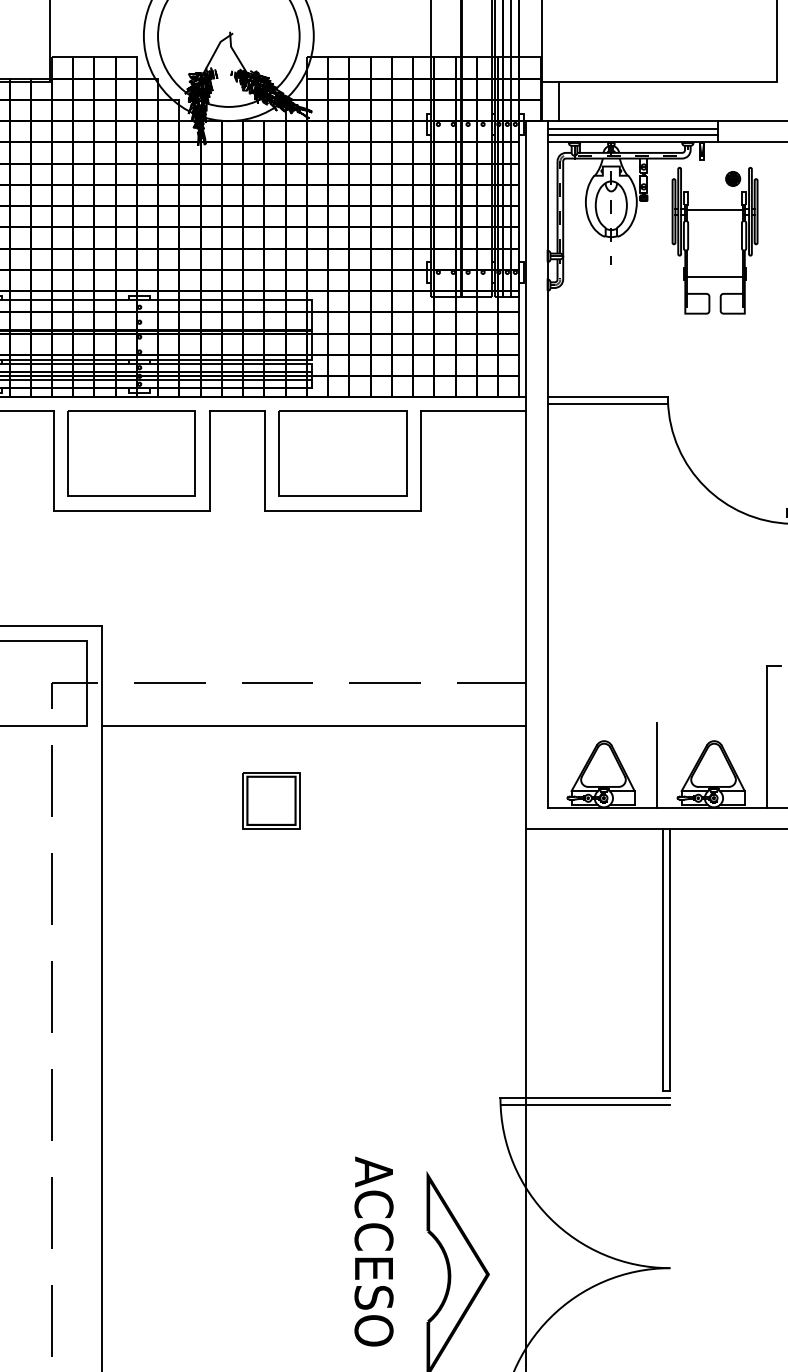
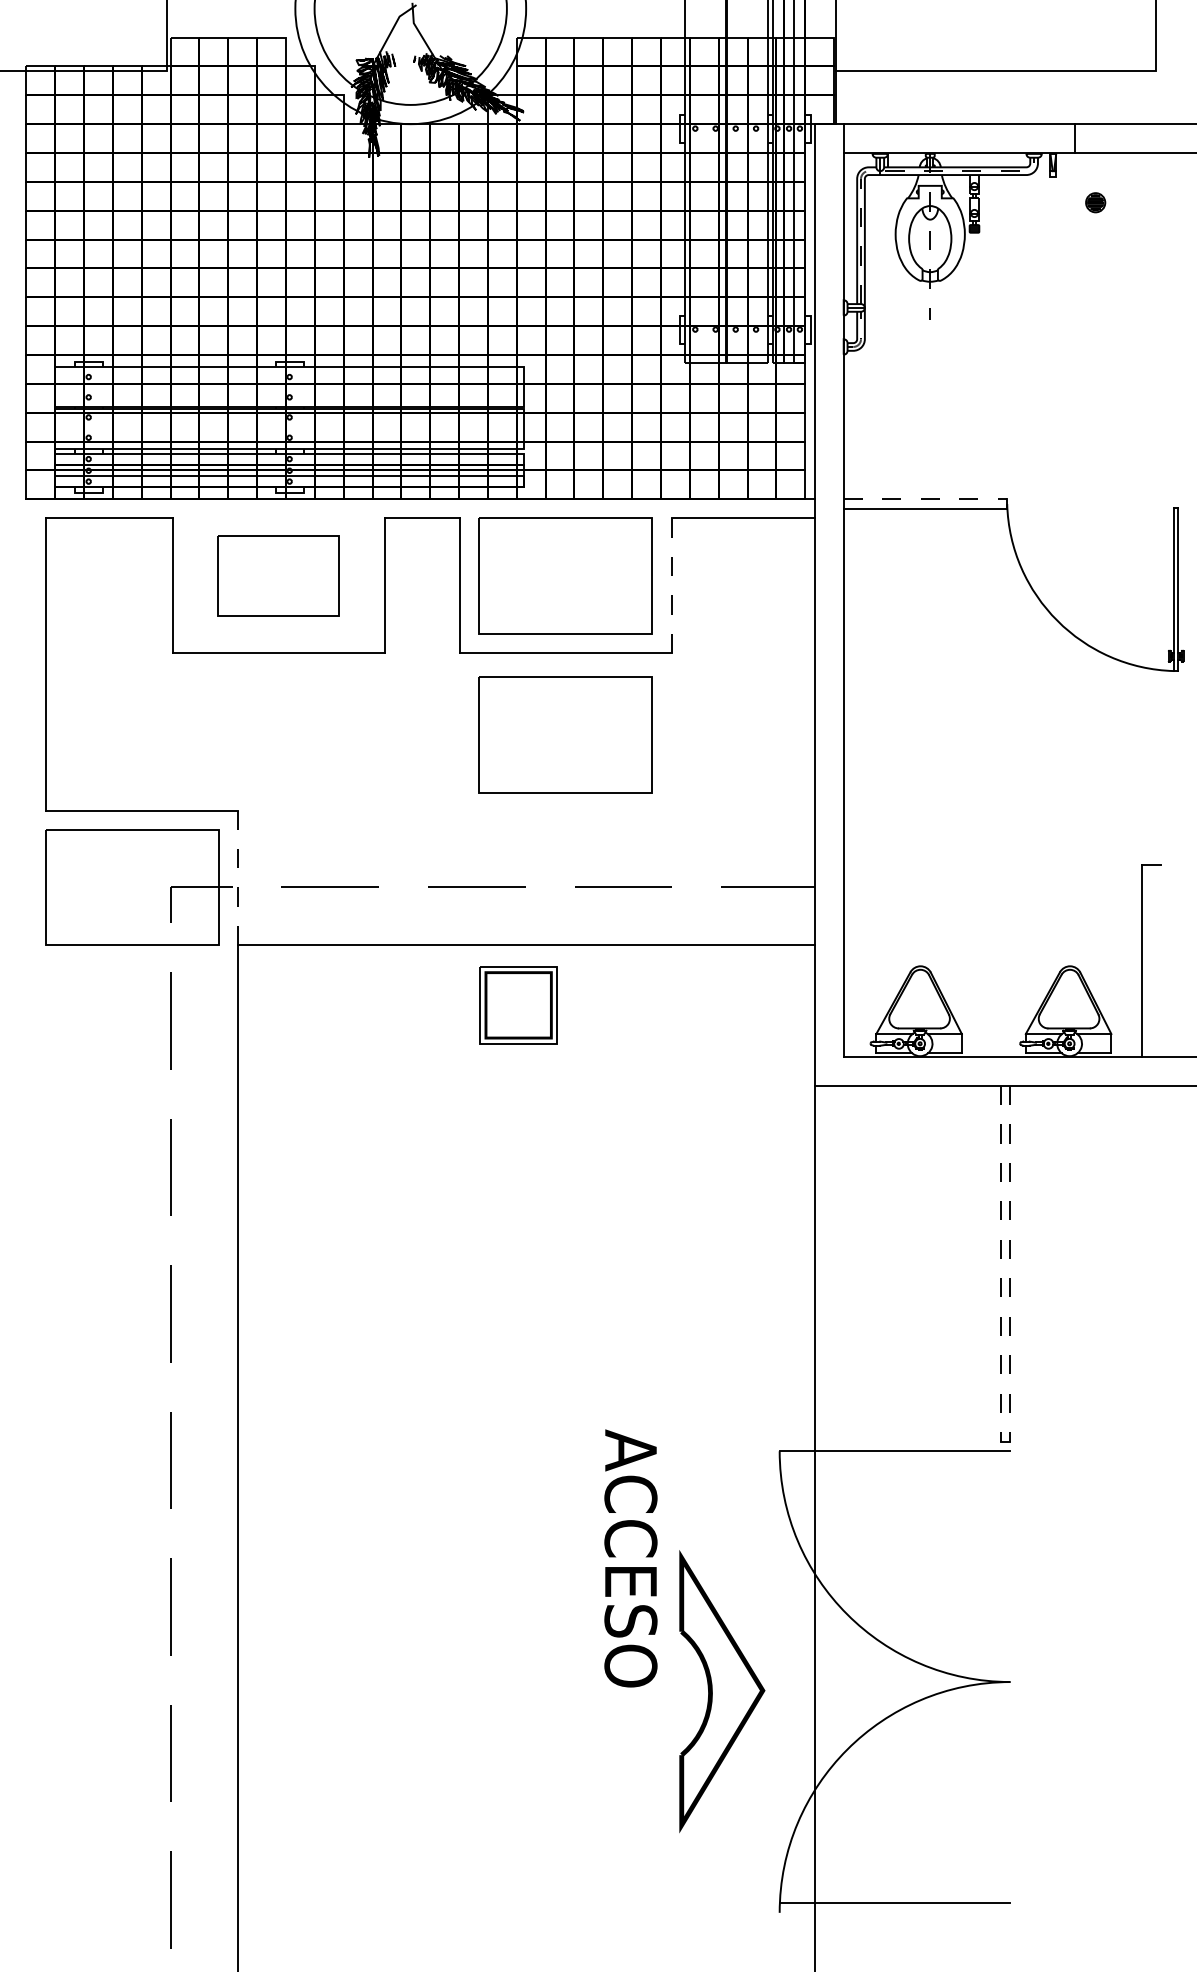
line: (559, 101) -> (859, 97), removed
line: (632, 128) -> (958, 134), removed
line: (632, 134) -> (958, 142), removed
part: (714, 240) -> (1070, 286), removed
line: (607, 397) -> (925, 499), solid -> dashed
part: (131, 453) -> (278, 575), size x0.7
line: (420, 461) -> (671, 586), solid -> dashed
part: (342, 570) -> (565, 734), added
line: (101, 675) -> (237, 877), solid -> dashed
line: (657, 764) -> (992, 998), removed
part: (271, 800) -> (518, 1005), moved
line: (663, 959) -> (1000, 1263), solid -> dashed
line: (670, 959) -> (1010, 1263), solid -> dashed
line: (585, 1105) -> (894, 1460), removed
text: (373, 1251) -> (630, 1558), moved

